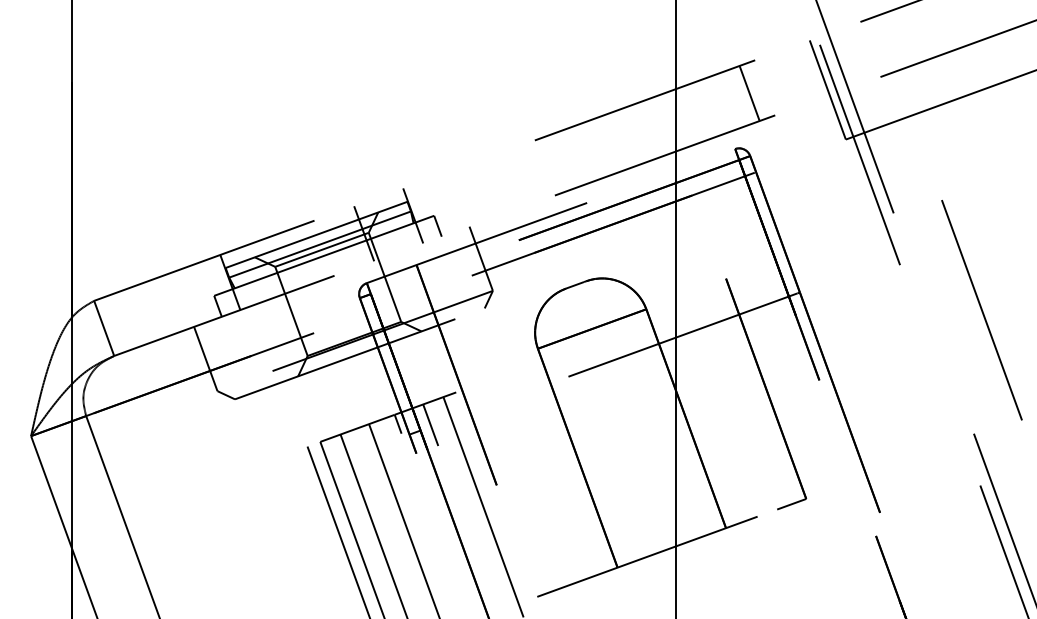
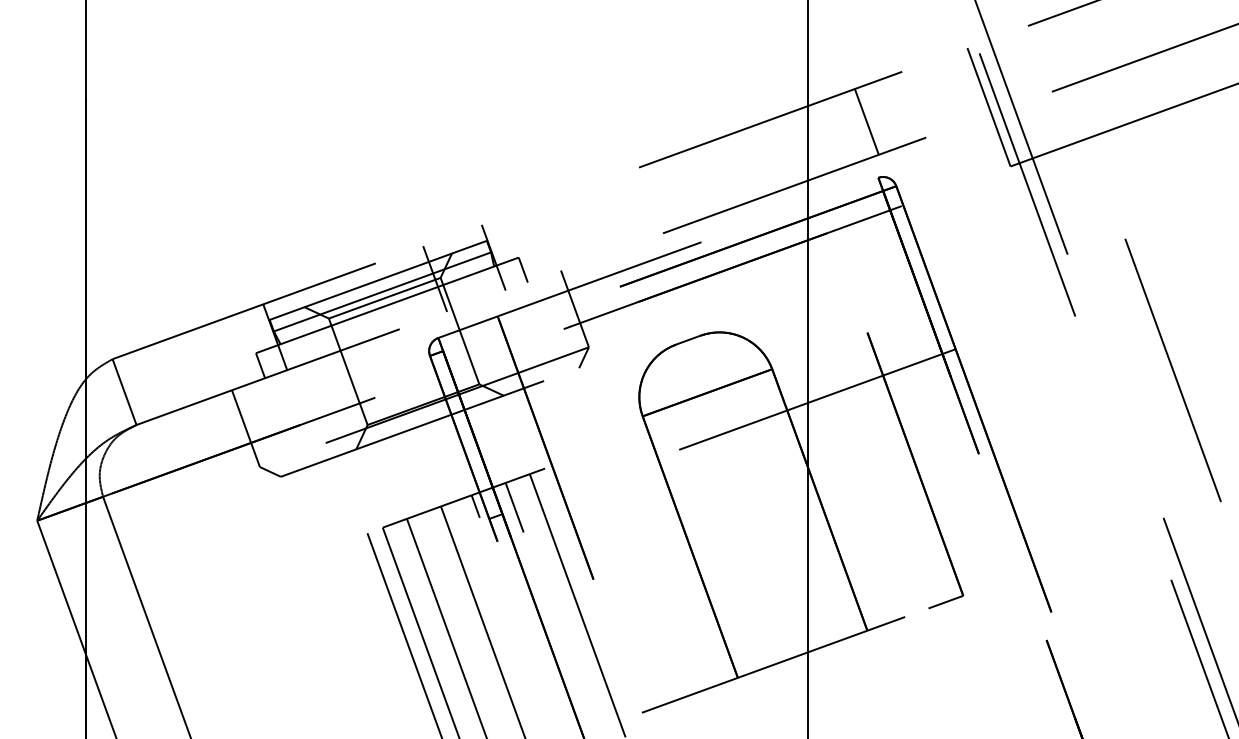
line: (749, 92) -> (866, 121), moved

